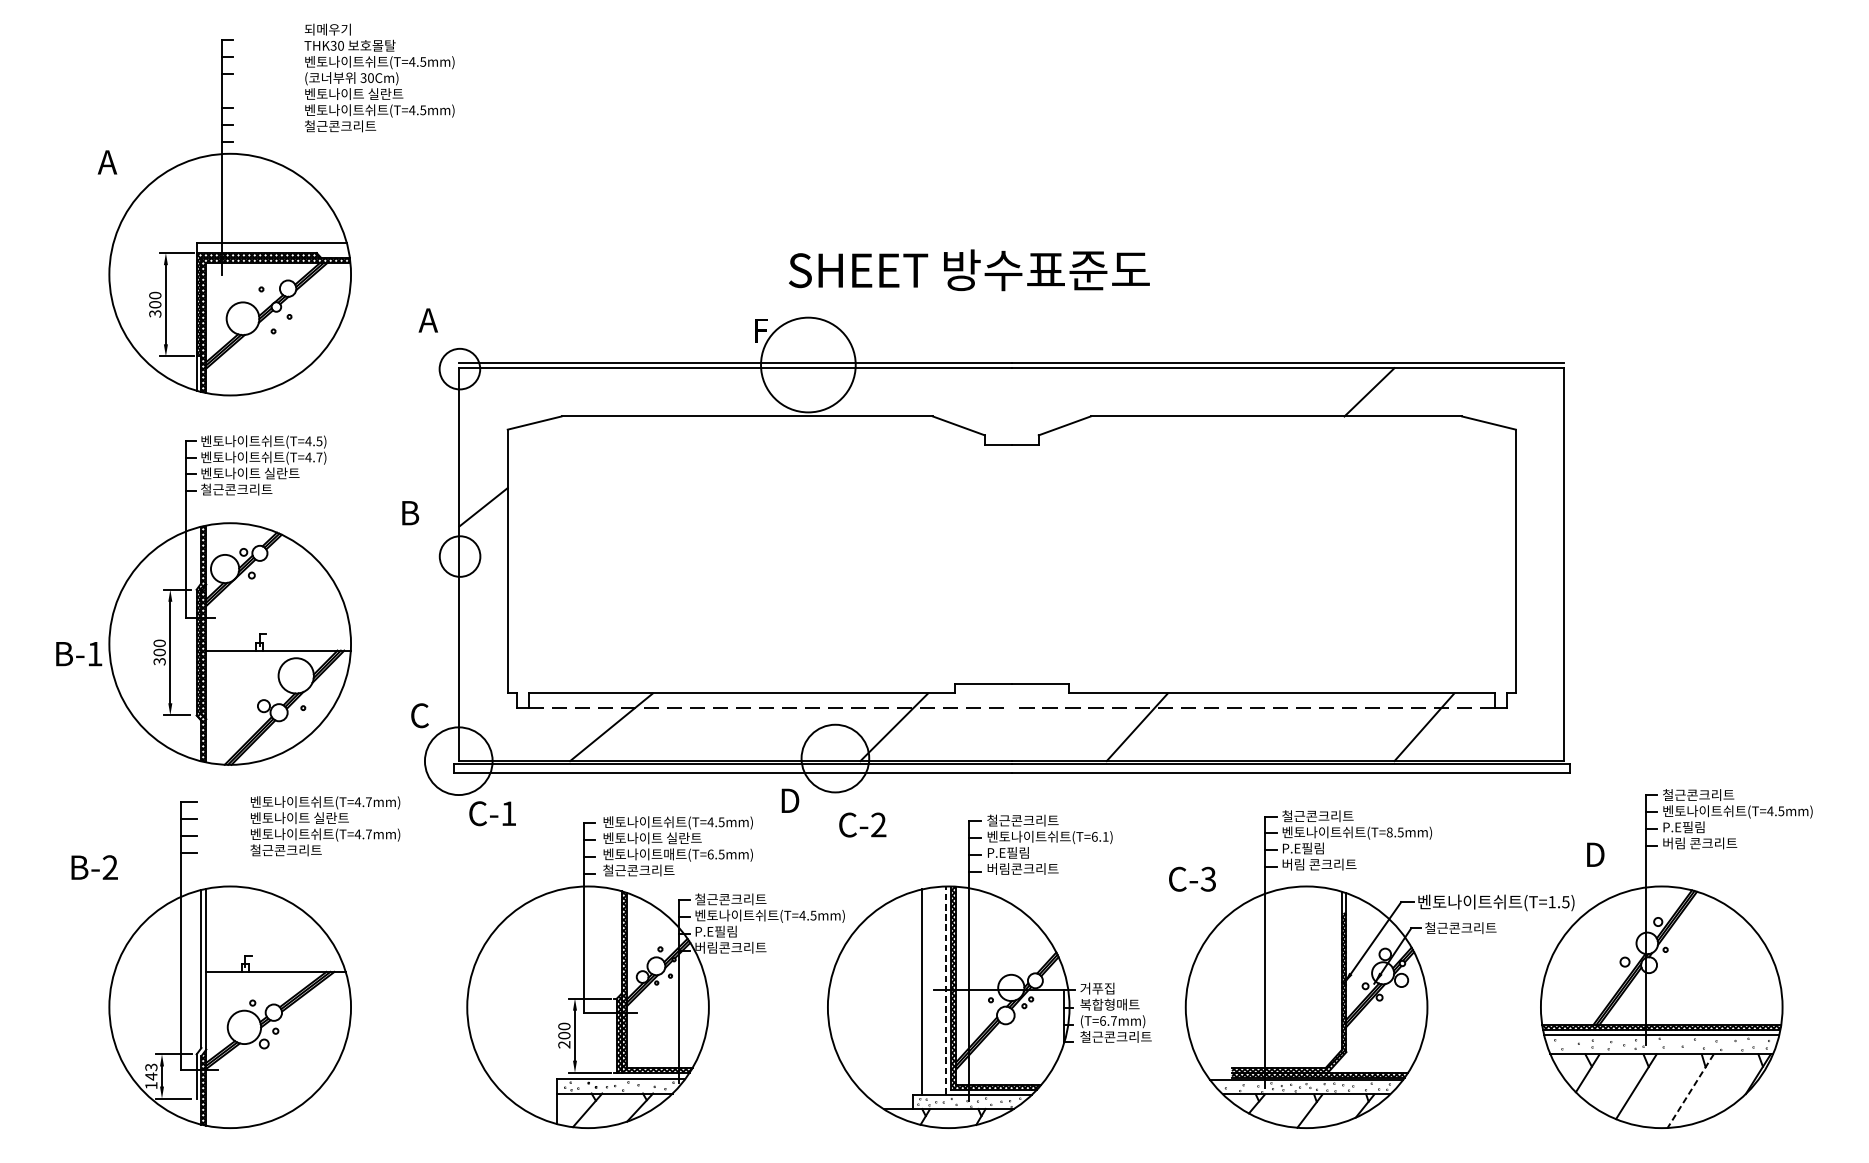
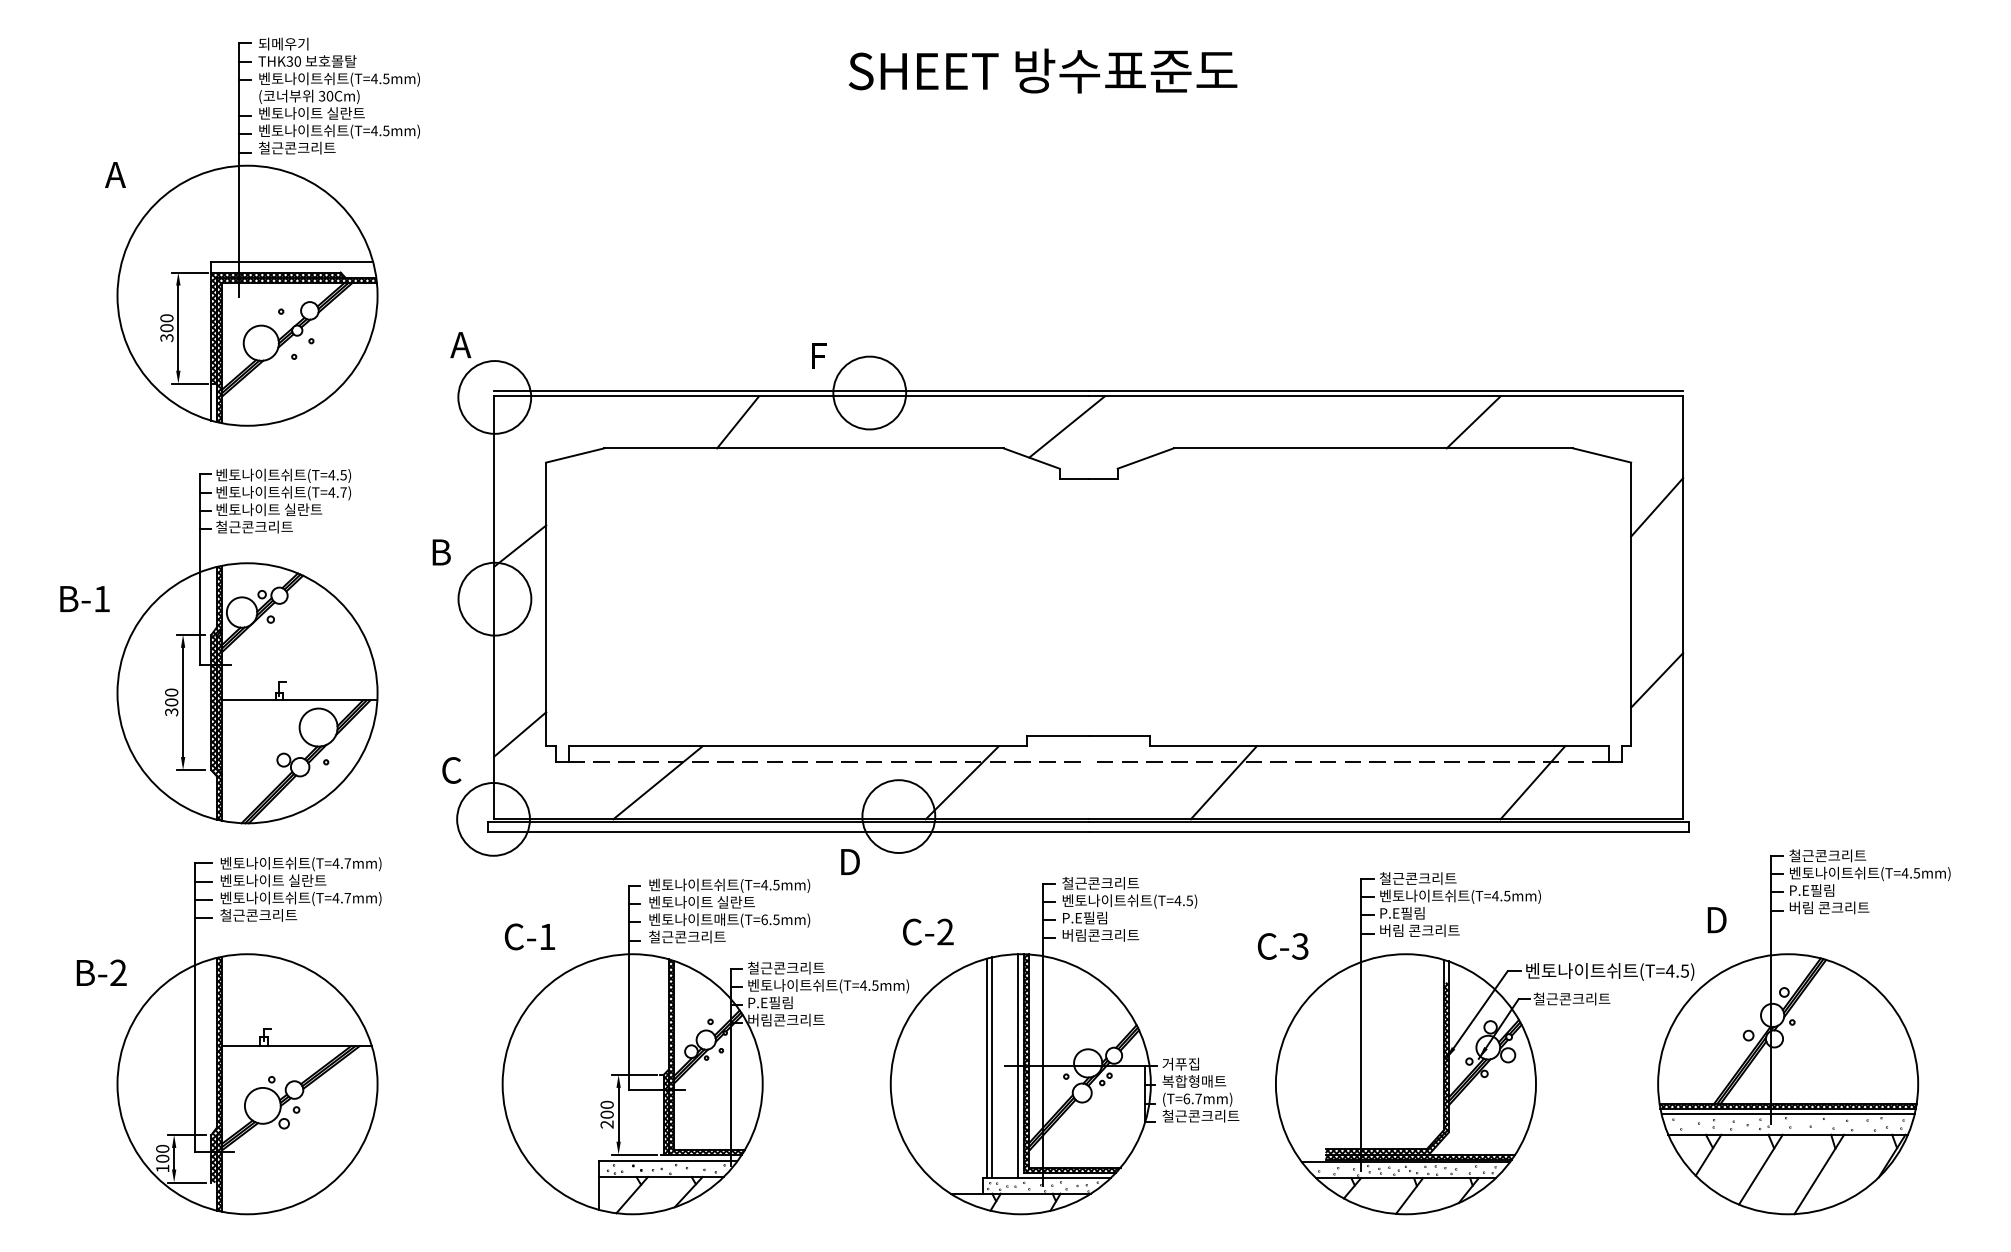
text: (378, 77) -> (338, 95), moved
text: (968, 269) -> (1042, 70), moved
circle: (808, 364) -> (869, 392), size x0.71
circle: (459, 369) -> (494, 397), size x1.67
line: (686, 392) -> (738, 422), added
line: (991, 396) -> (1066, 426), added
line: (1540, 471) -> (1657, 507), added
circle: (459, 555) -> (494, 598), size x1.67
line: (1540, 632) -> (1657, 680), added
text: (78, 653) -> (84, 598), moved
line: (483, 682) -> (520, 734), added
text: (492, 813) -> (529, 936), moved
text: (862, 824) -> (928, 931), moved
text: (324, 826) -> (300, 889), moved
text: (1389, 831) -> (1495, 895), (T=8.5mm) -> (T=4.5mm)
text: (1099, 836) -> (1183, 900), (T=6.1) -> (T=4.5)
text: (94, 867) -> (101, 972), moved
text: (1551, 901) -> (1669, 970), (T=1.5) -> (T=4.5)
line: (946, 990) -> (1018, 1066), dashed -> solid
line: (917, 992) -> (987, 1068), added
hatch: (201, 993) -> (216, 1069), added
text: (151, 1071) -> (162, 1153), 143 -> 100
line: (1690, 1091) -> (1819, 1174), dashed -> solid

